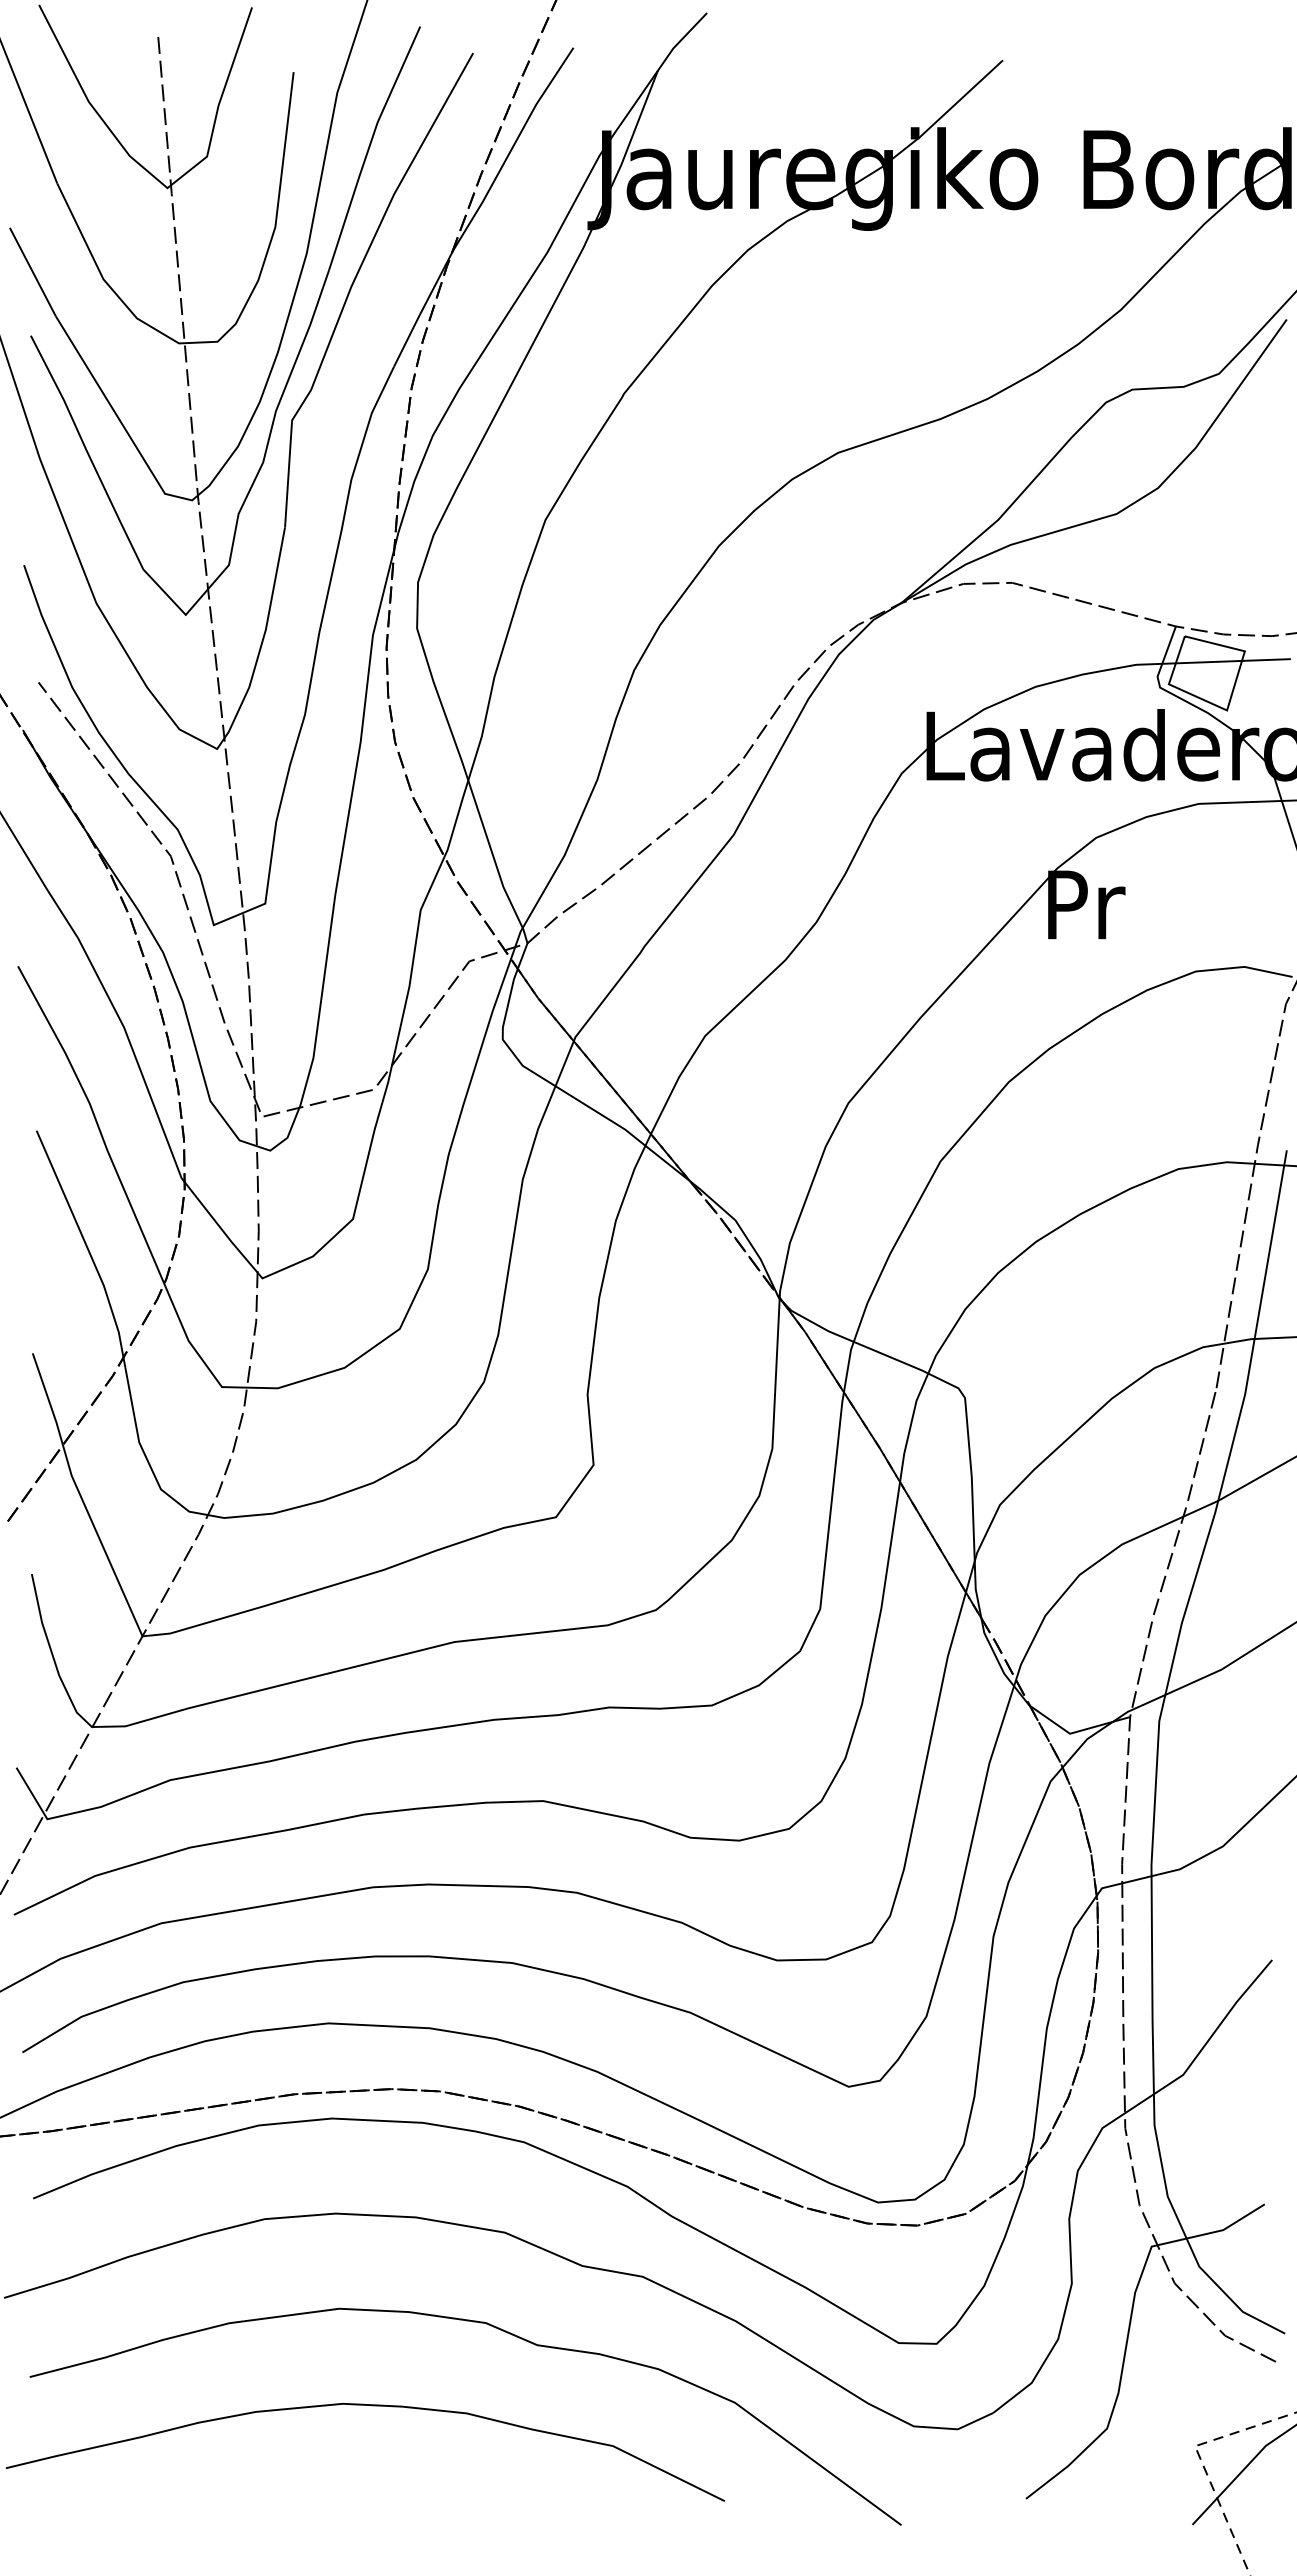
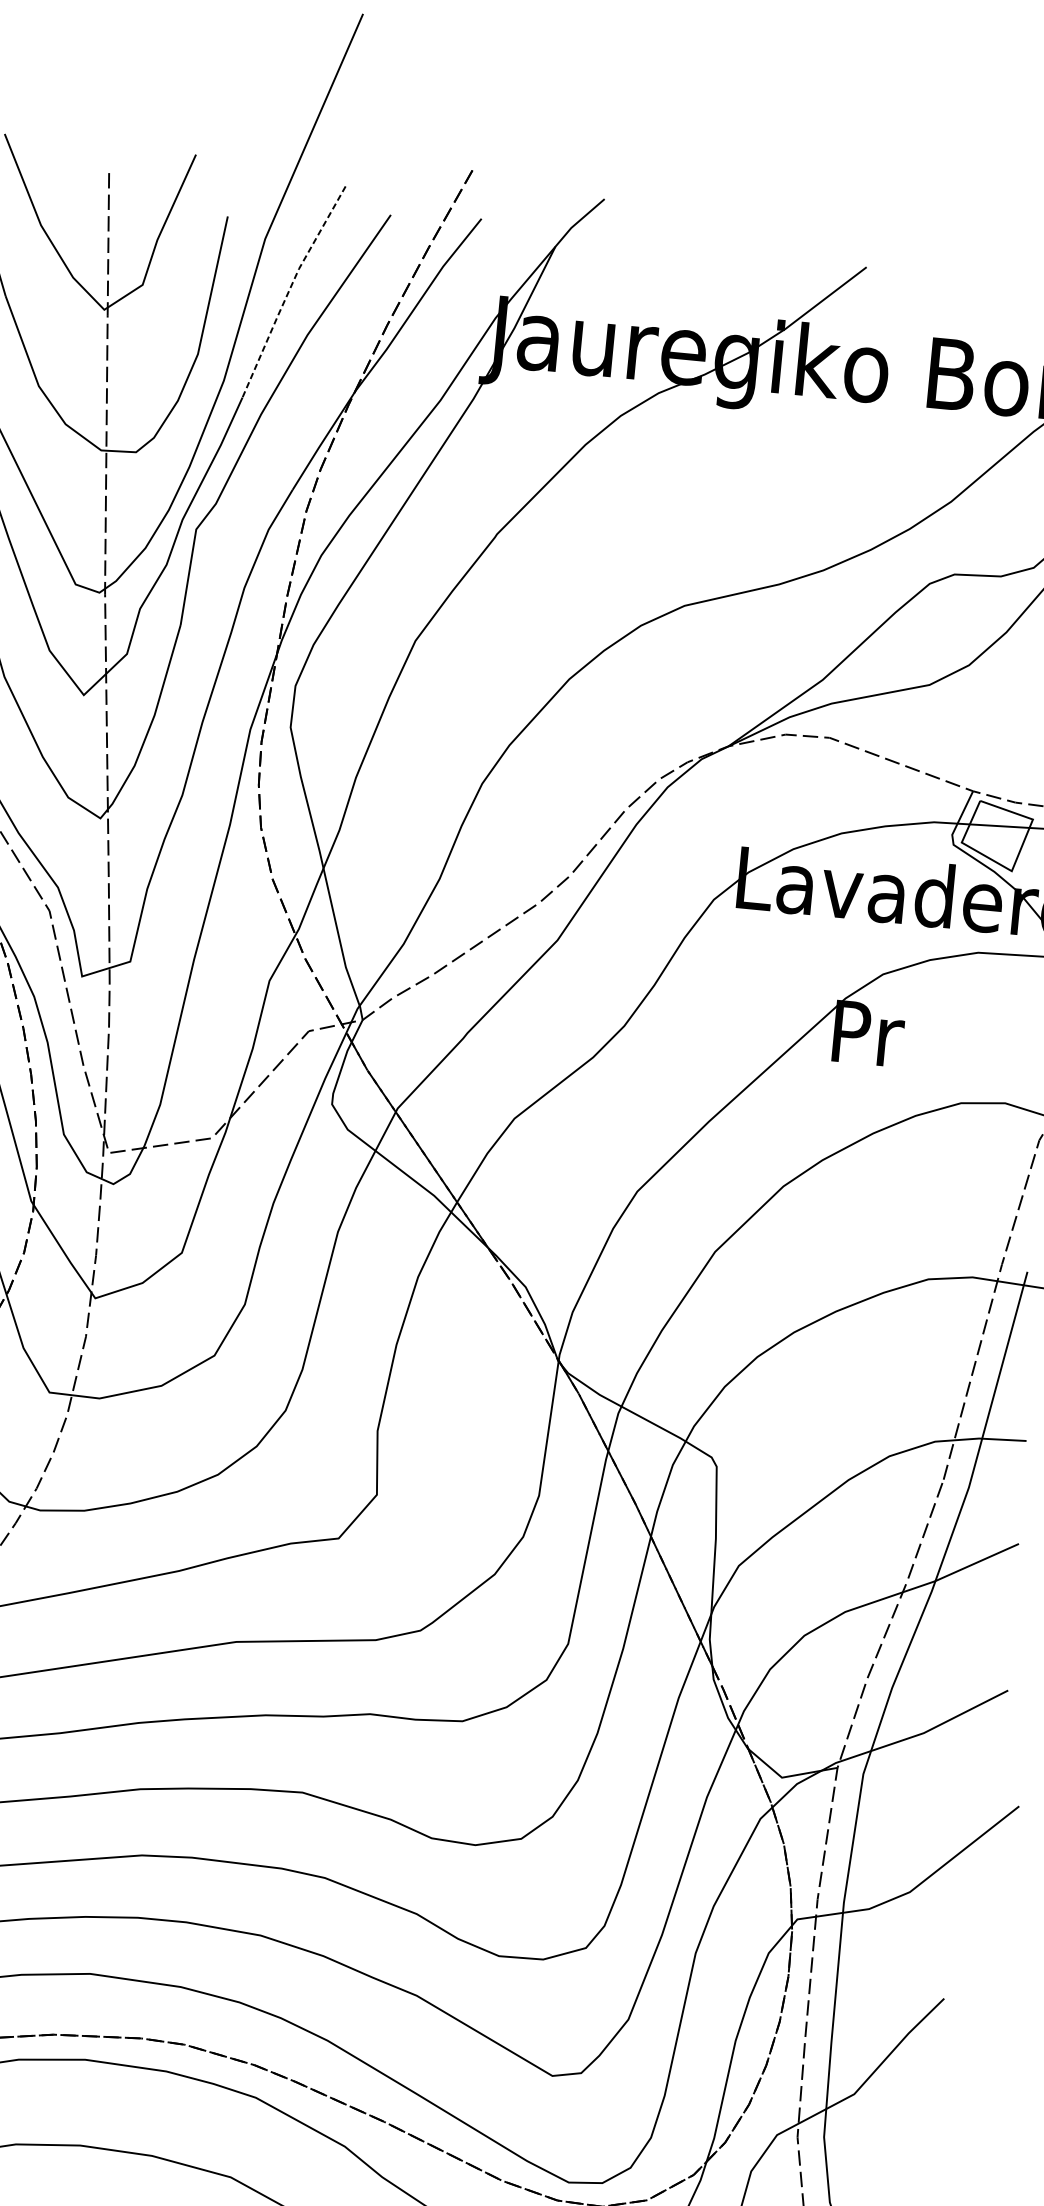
line: (369, 146) -> (289, 289), solid -> dashed

